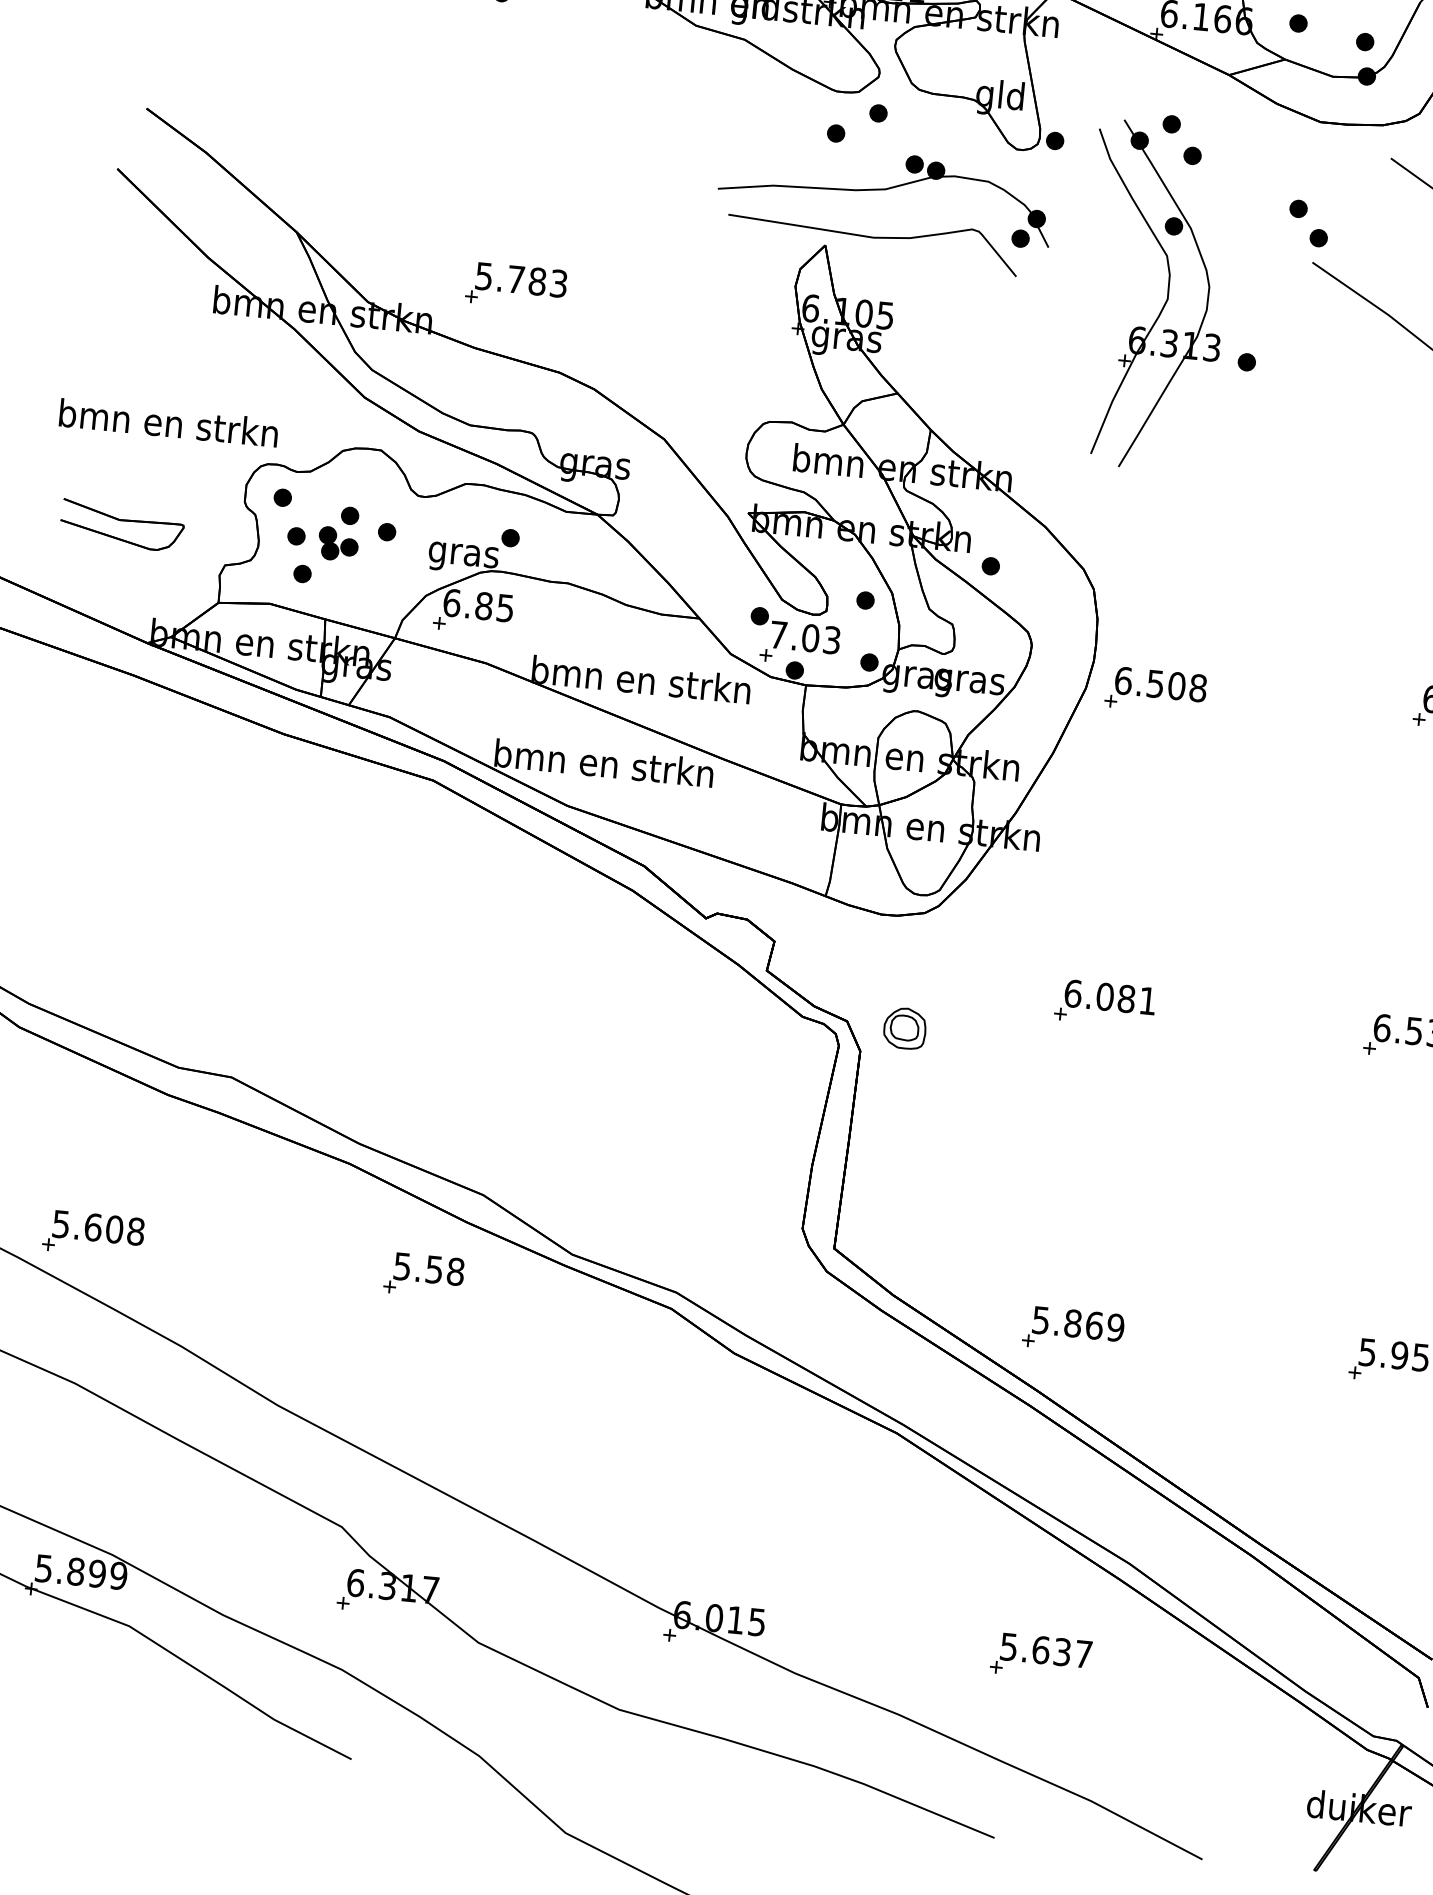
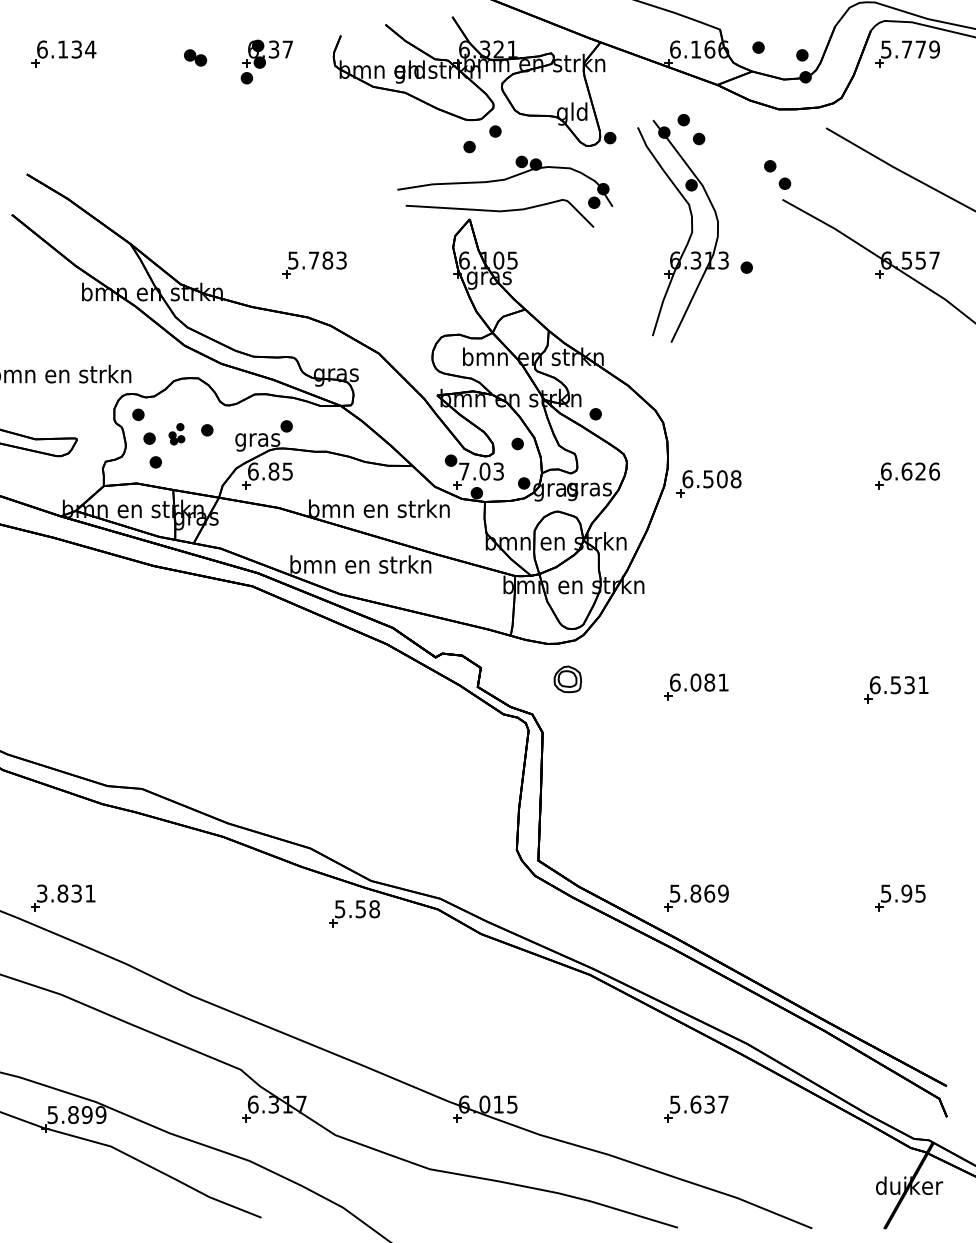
part: (516, 285) -> (314, 264), moved
part: (338, 533) -> (176, 434), size x0.6
part: (904, 1028) -> (567, 679), moved
text: (98, 1227) -> (66, 893), 5.608 -> 3.831
part: (423, 1275) -> (354, 913), moved

